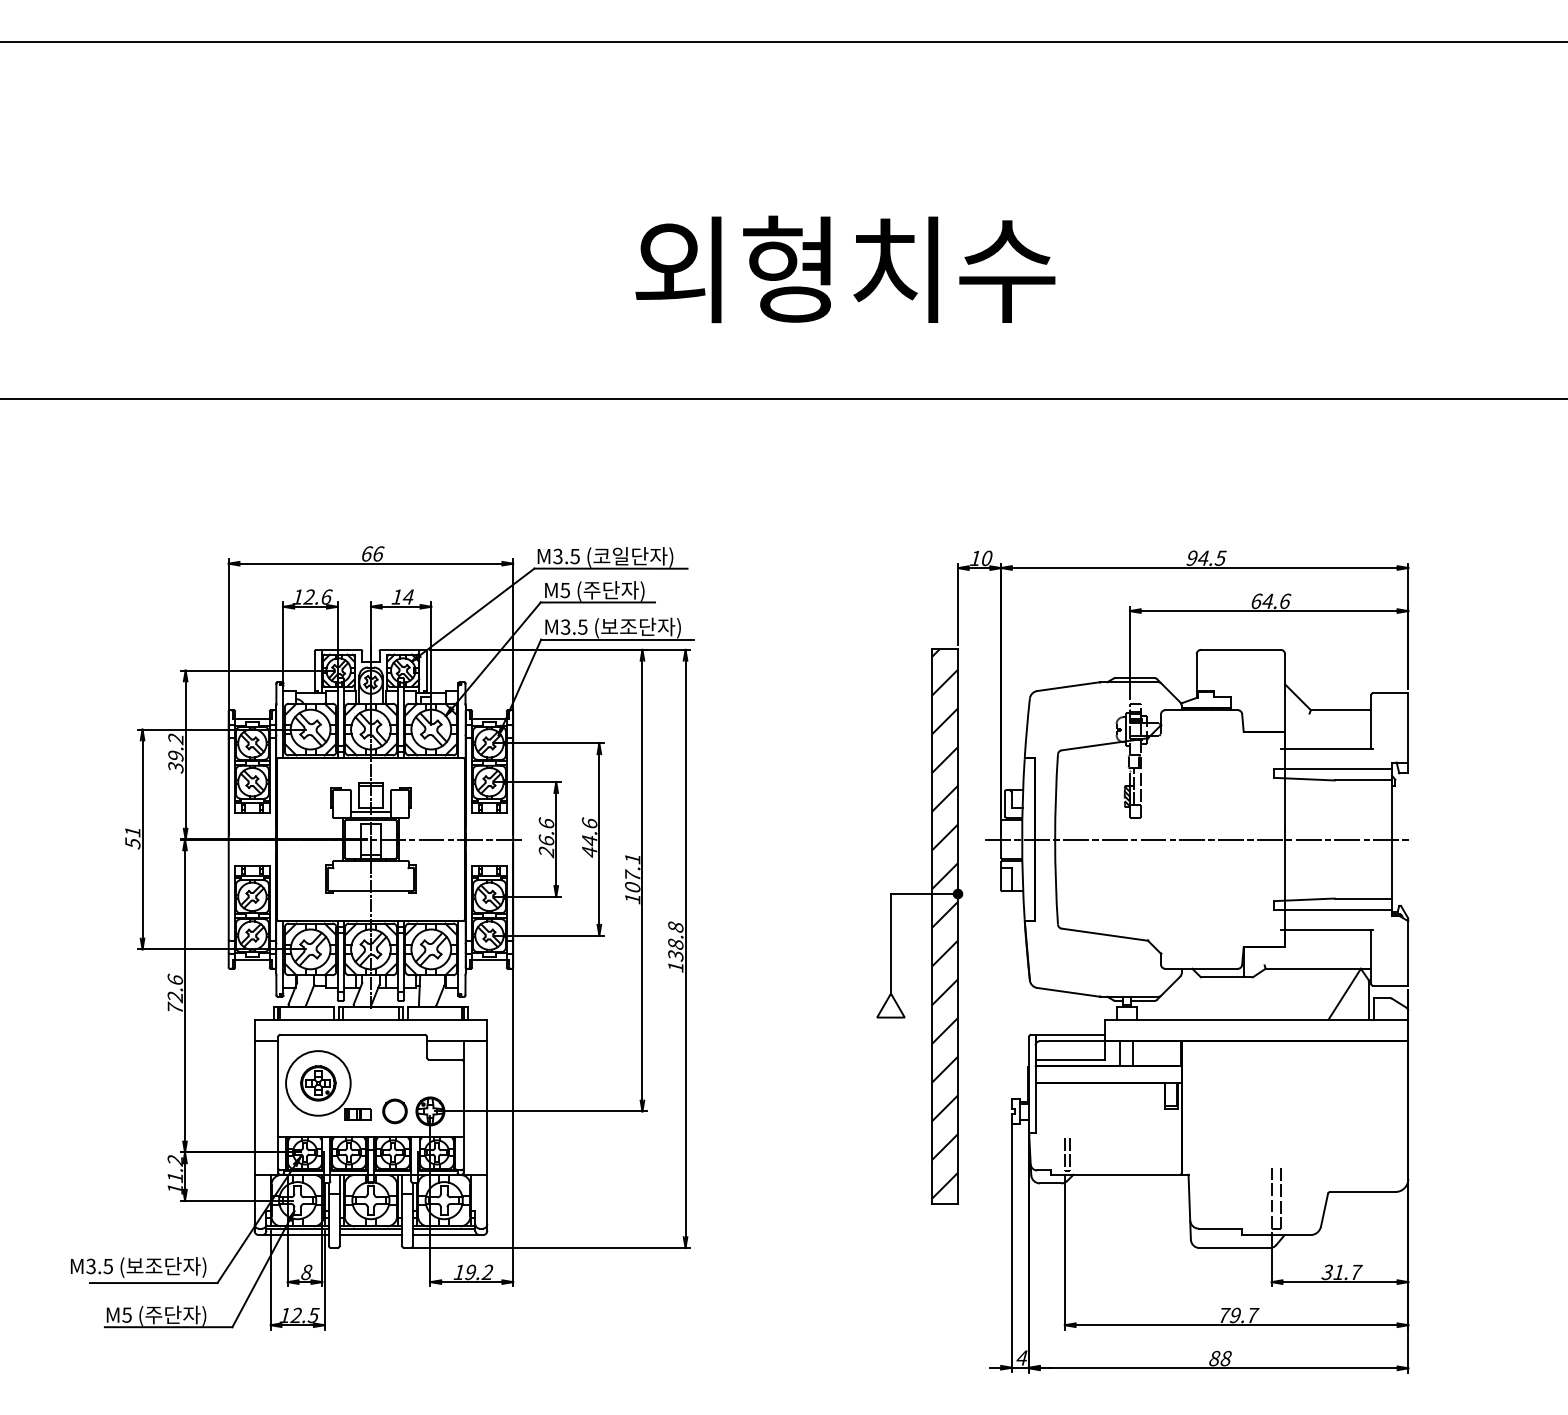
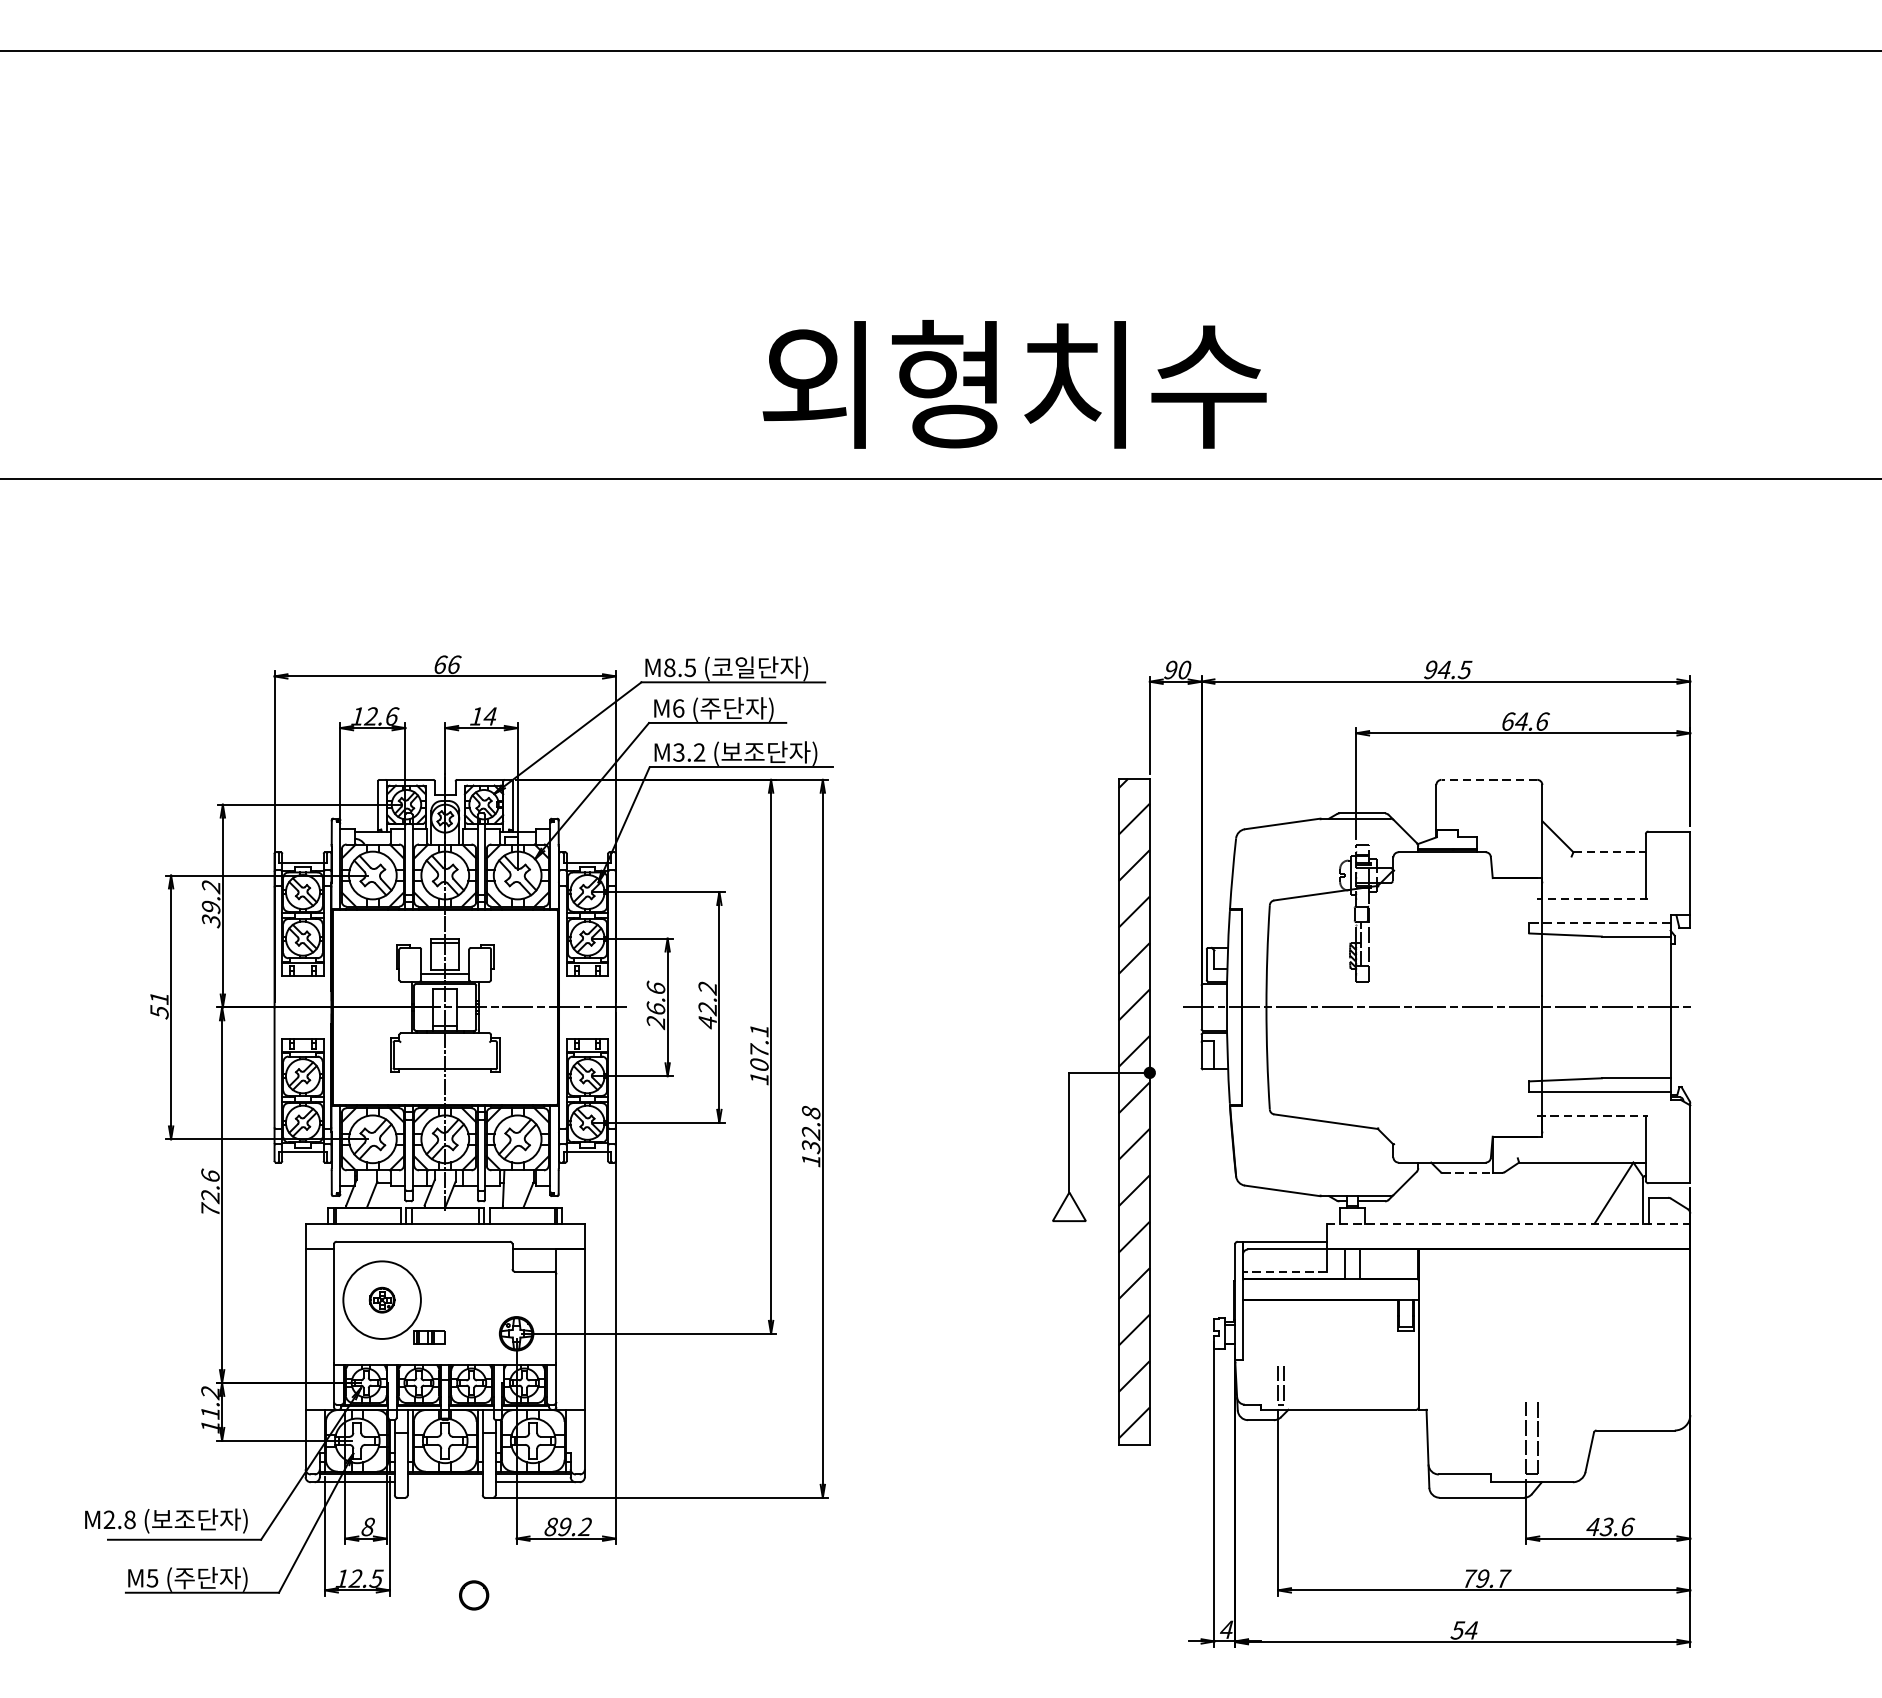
text: (845, 269) -> (1014, 384), moved
text: (557, 556) -> (669, 667), M3.5 -> M8.5
text: (974, 558) -> (1169, 670), 10 -> 90
text: (565, 590) -> (678, 708), M5 -> M6
text: (582, 626) -> (699, 751), M3.5 -> M3.2
line: (1240, 649) -> (1488, 779), solid -> dashed
line: (1341, 710) -> (1610, 852), solid -> dashed
line: (1326, 749) -> (1592, 899), solid -> dashed
line: (1333, 769) -> (1600, 923), solid -> dashed
text: (589, 831) -> (707, 997), 44.6 -> 42.2
line: (1327, 930) -> (1593, 1116), solid -> dashed
text: (675, 944) -> (810, 1133), 138.8 -> 132.8
line: (1223, 977) -> (1468, 1173), solid -> dashed
line: (1257, 1019) -> (1509, 1223), solid -> dashed
line: (1070, 1059) -> (1284, 1271), solid -> dashed
part: (318, 1083) -> (382, 1300), size x0.6
part: (394, 1111) -> (473, 1595), moved
line: (370, 1235) -> (444, 1482), removed
text: (99, 1266) -> (119, 1519), M3.5 -> M2.8
text: (458, 1272) -> (550, 1527), 19.2 -> 89.2
text: (1341, 1272) -> (1610, 1527), 31.7 -> 43.6
text: (1219, 1358) -> (1463, 1630), 88 -> 54

